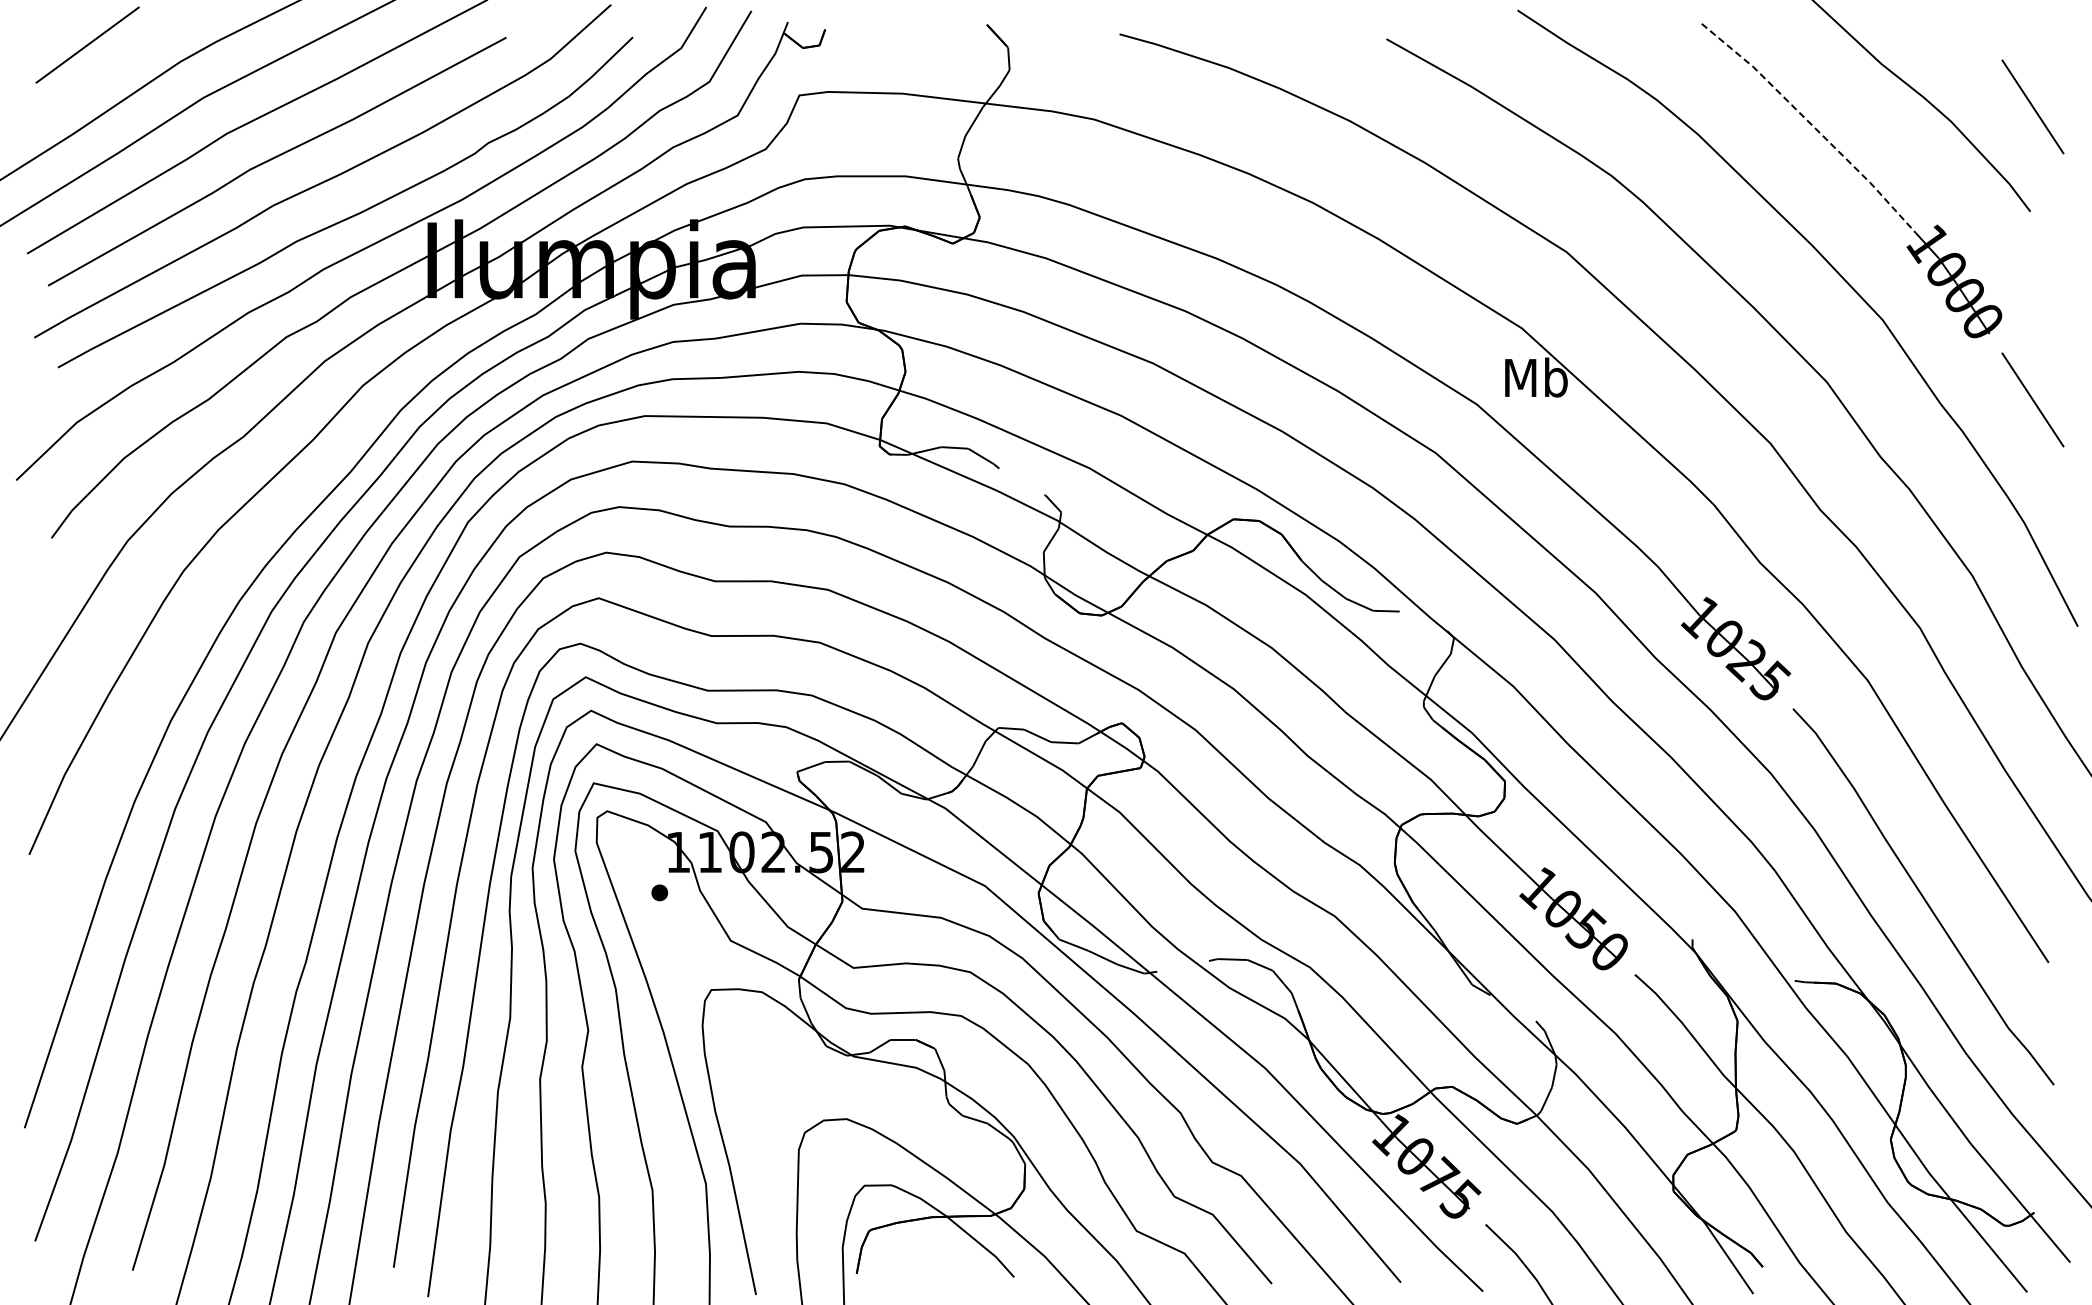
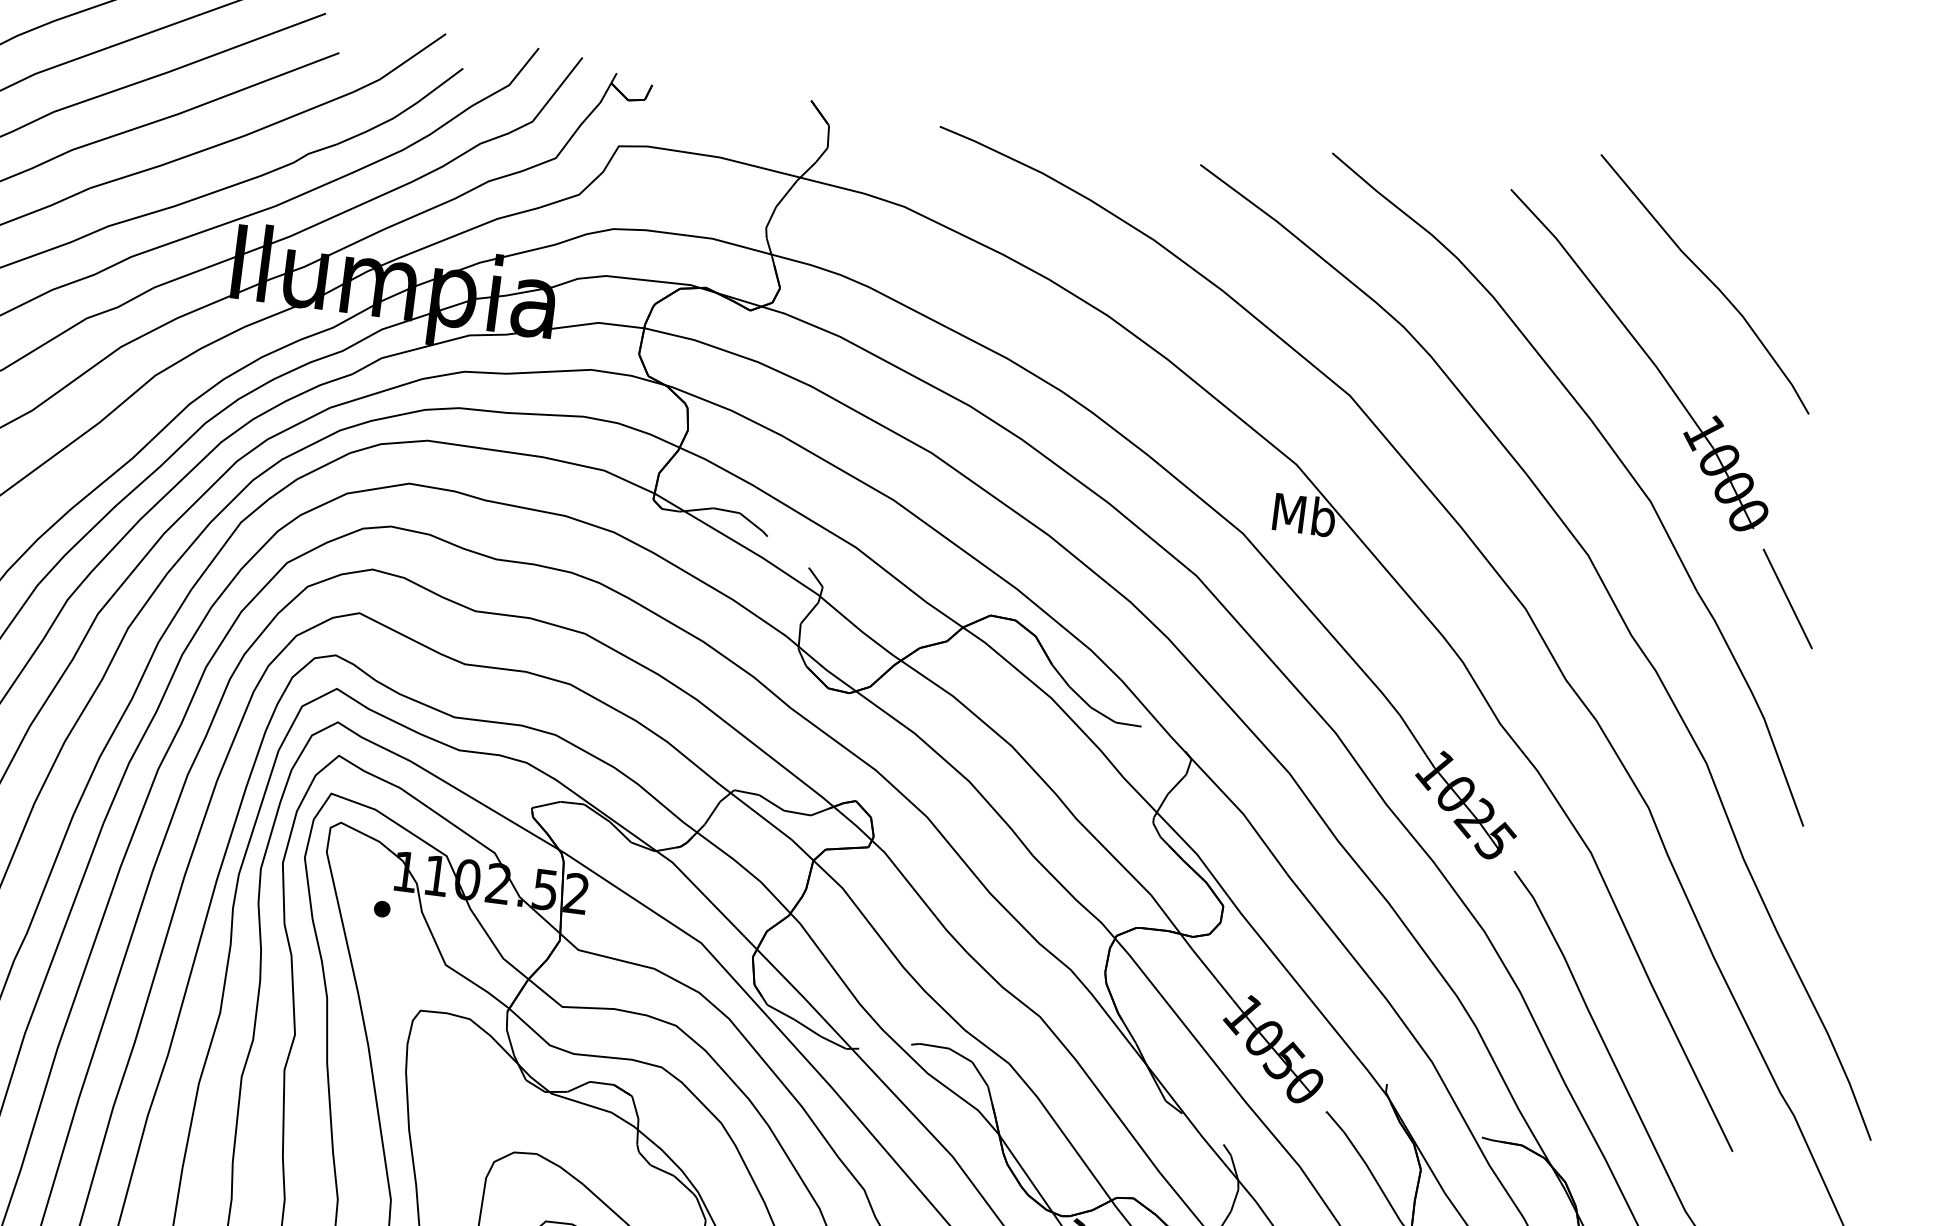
line: (2032, 106) -> (1824, 311), removed
line: (1812, 125) -> (1606, 302), dashed -> solid

